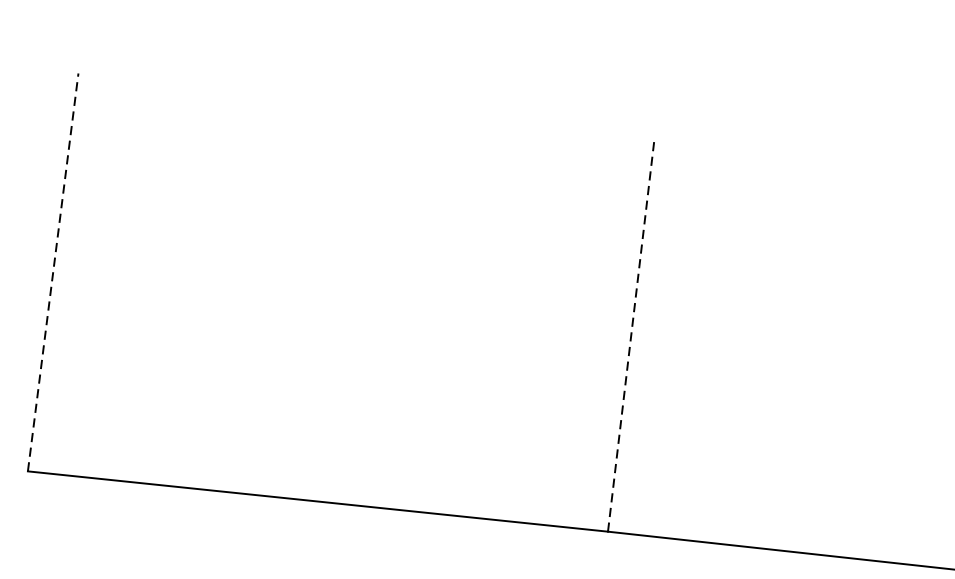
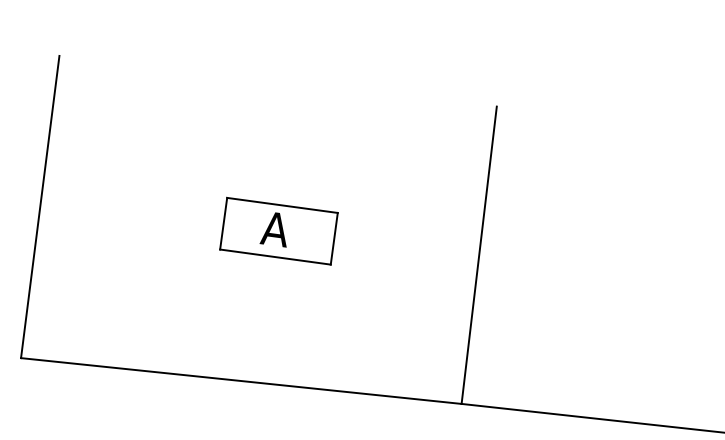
line: (53, 271) -> (40, 206), dashed -> solid
part: (366, 303) -> (278, 230), added
line: (631, 336) -> (479, 255), dashed -> solid

